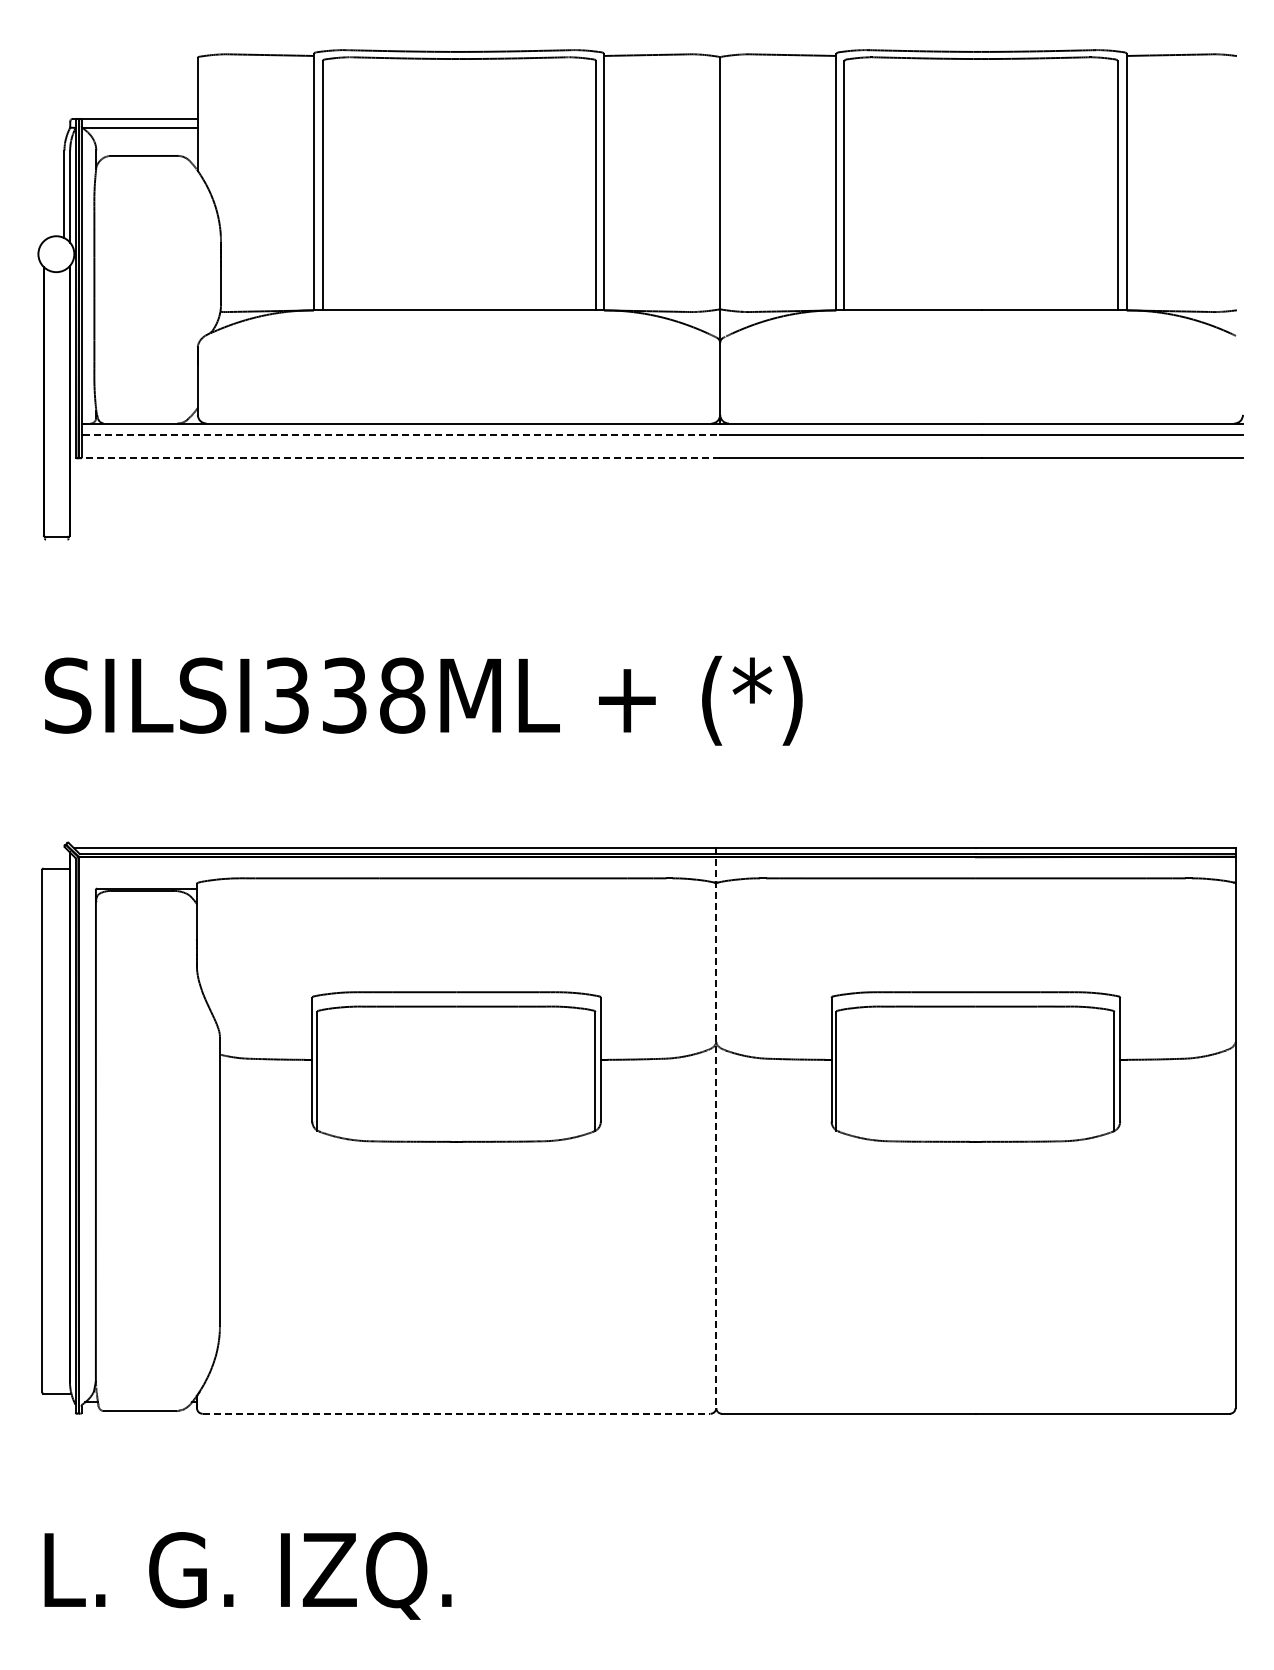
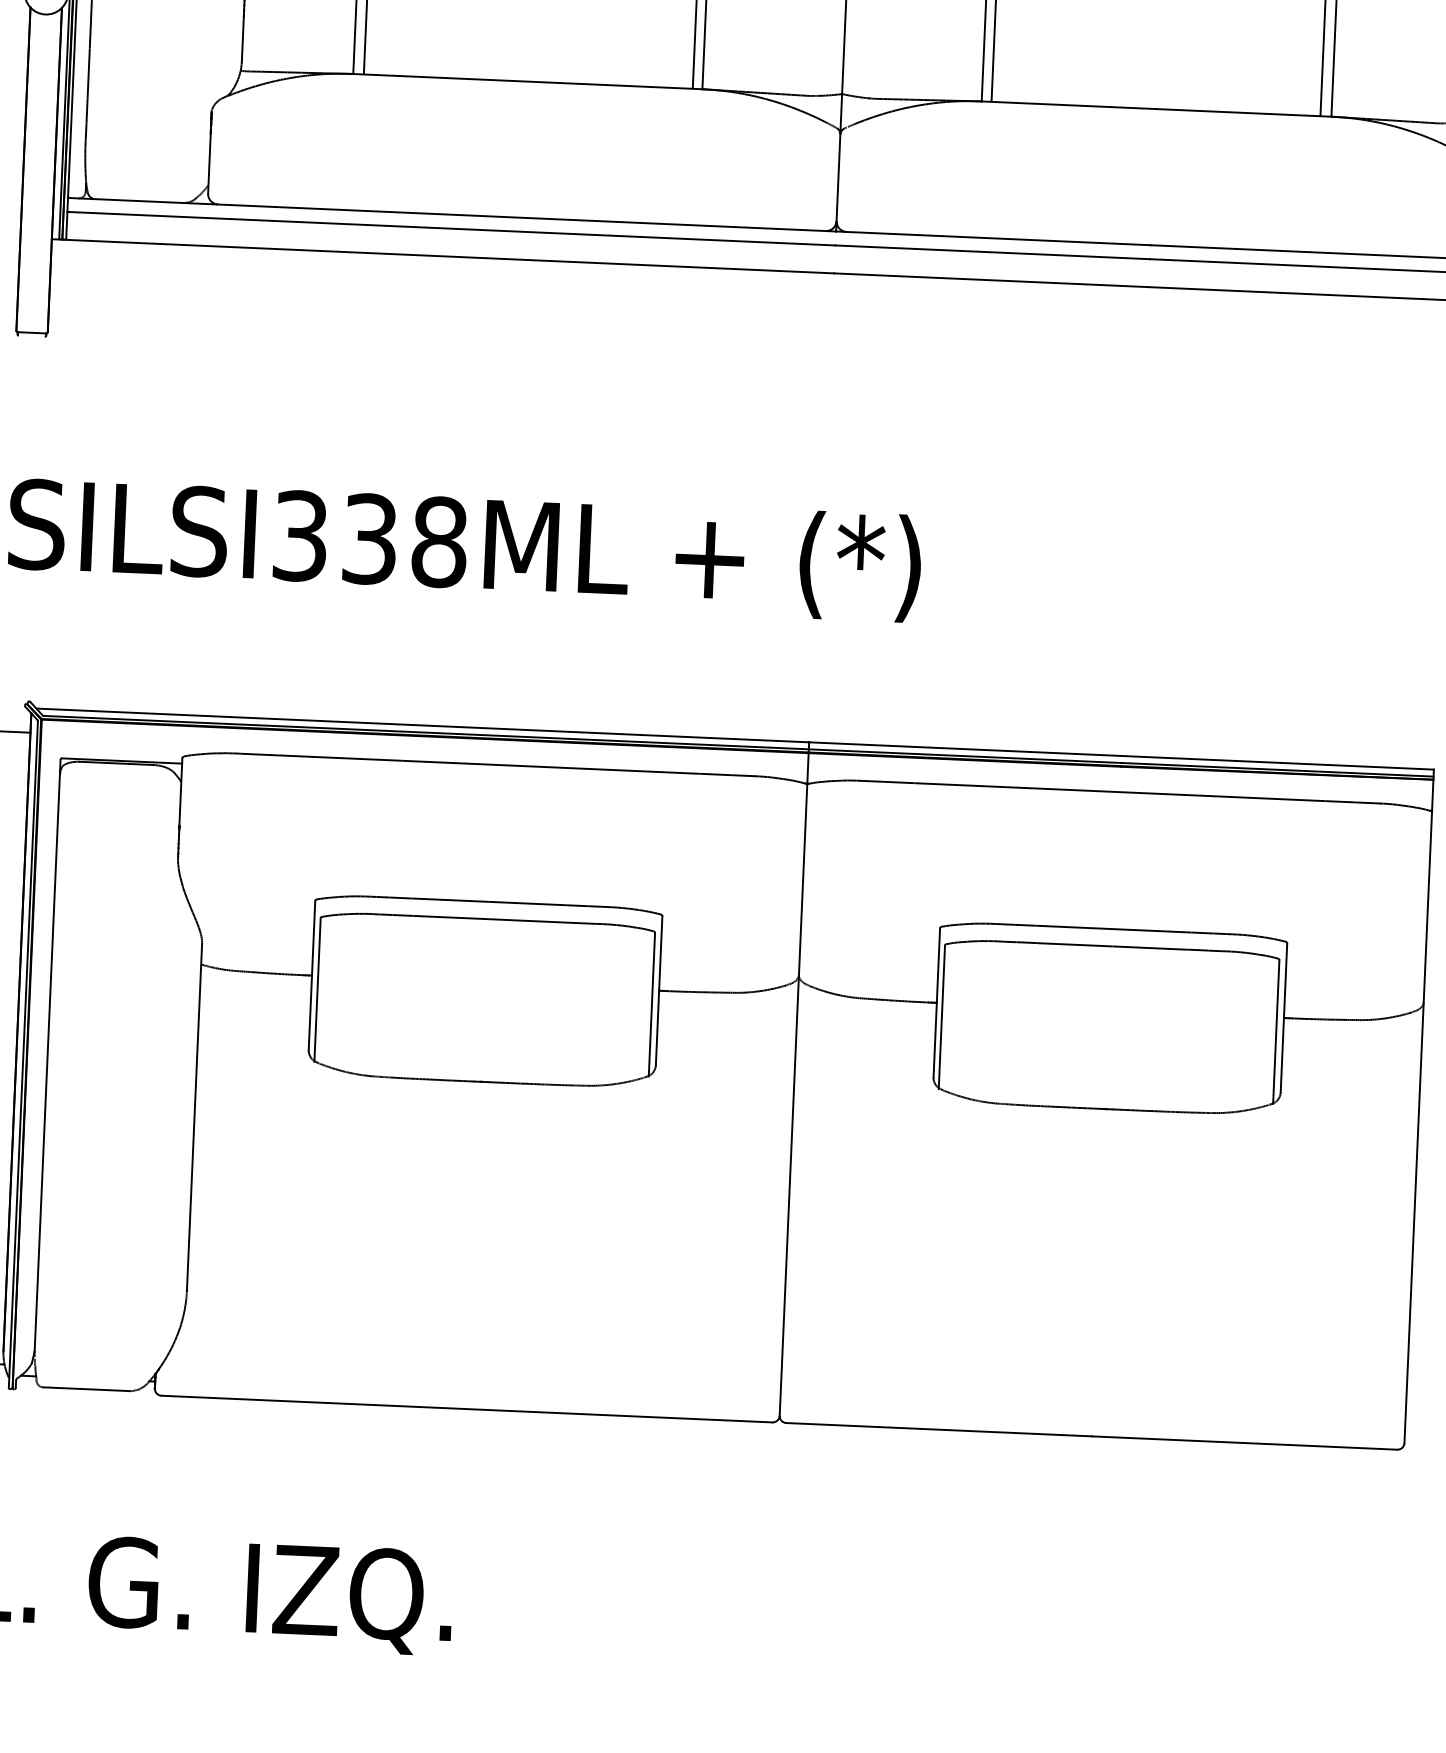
line: (401, 435) -> (452, 229), dashed -> solid
line: (394, 458) -> (442, 256), dashed -> solid
line: (716, 1128) -> (794, 1079), dashed -> solid
line: (456, 1413) -> (466, 1408), dashed -> solid

